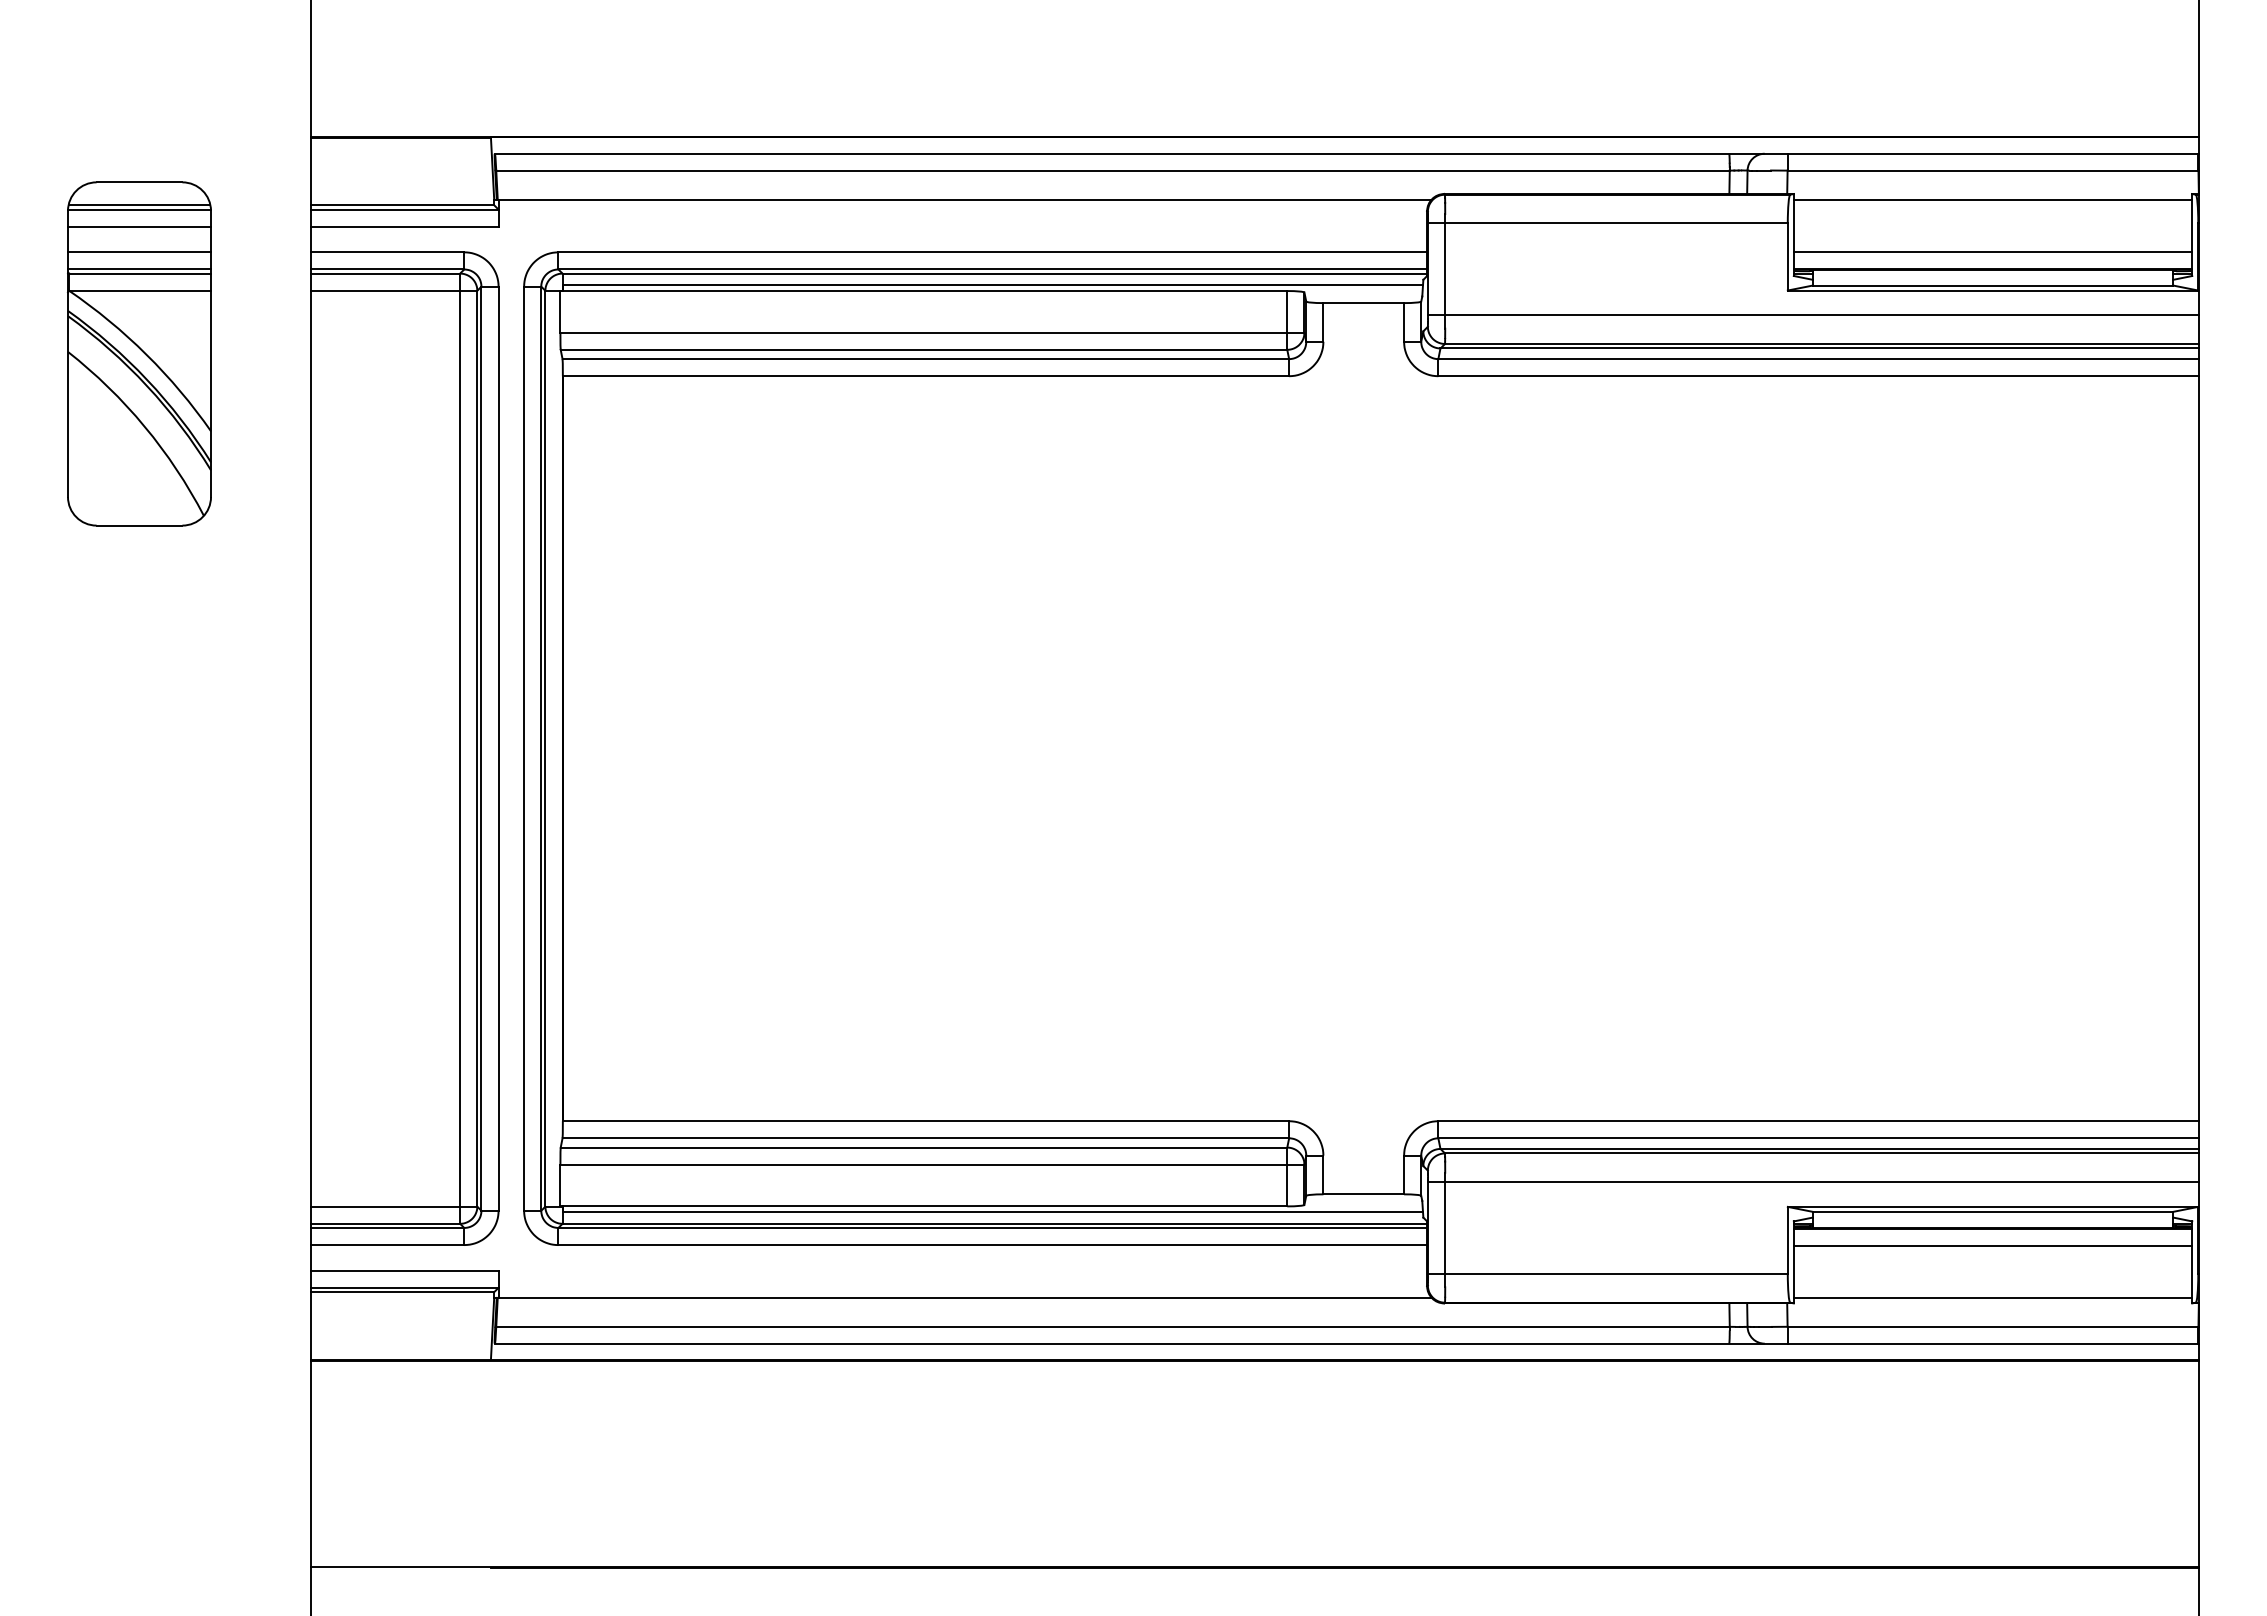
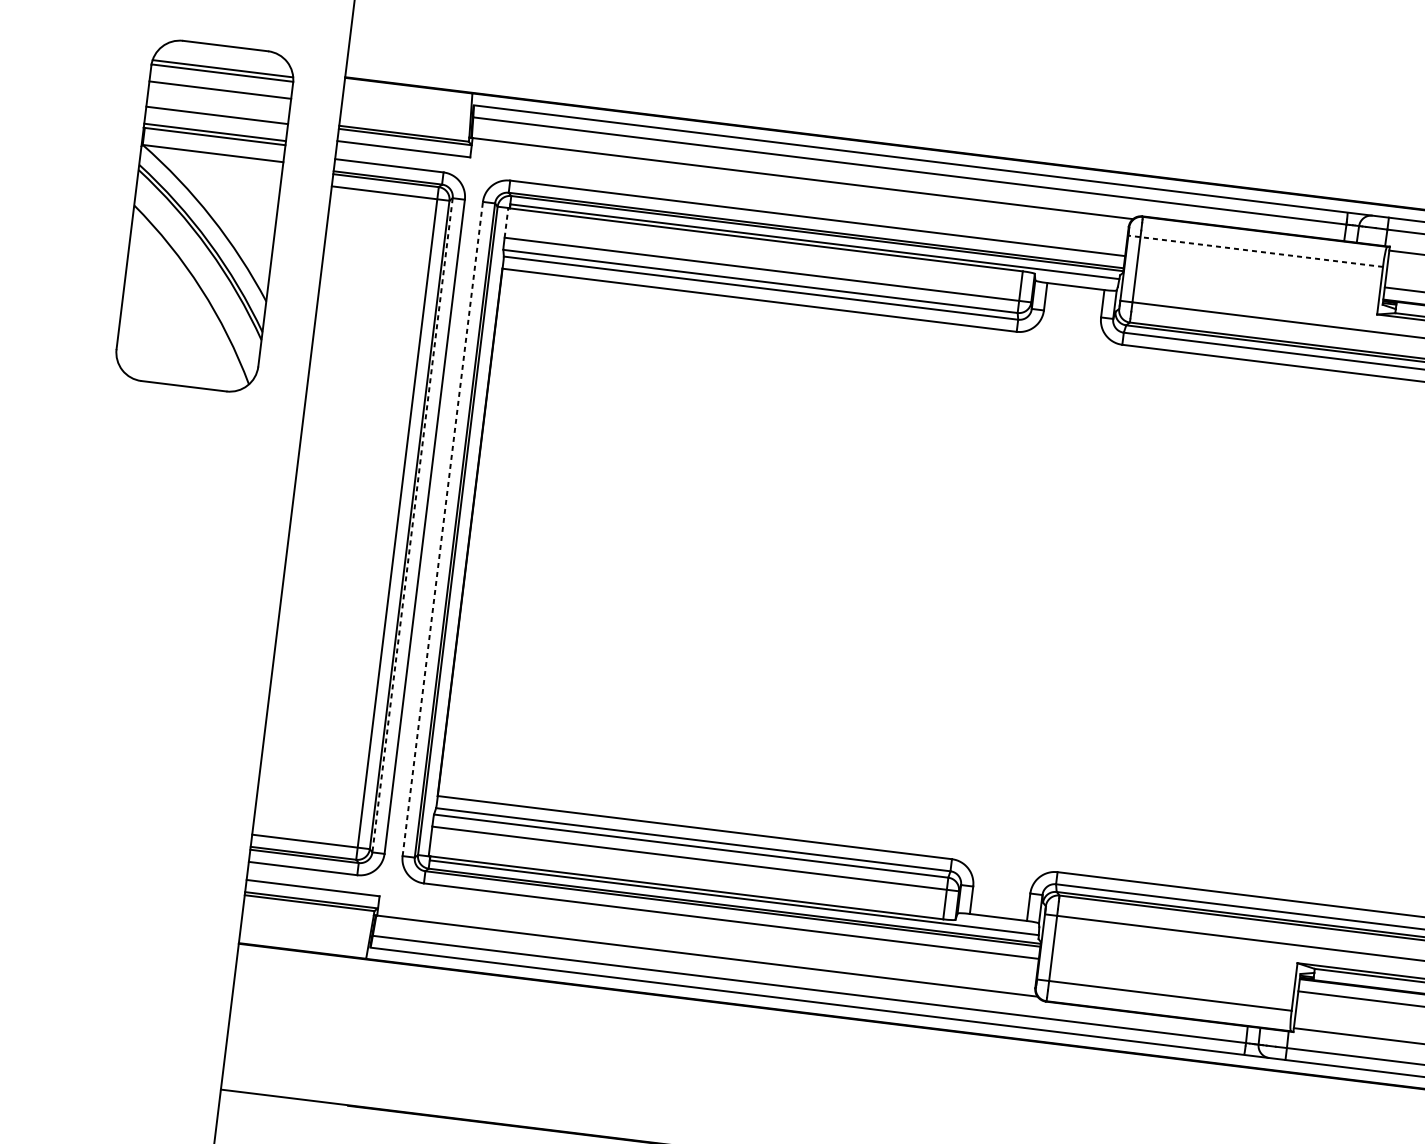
line: (1607, 223) -> (1255, 251), solid -> dashed
line: (560, 311) -> (506, 222), solid -> dashed
part: (139, 353) -> (204, 215), size x1.4
line: (524, 748) -> (443, 528), solid -> dashed
line: (481, 749) -> (412, 525), solid -> dashed

